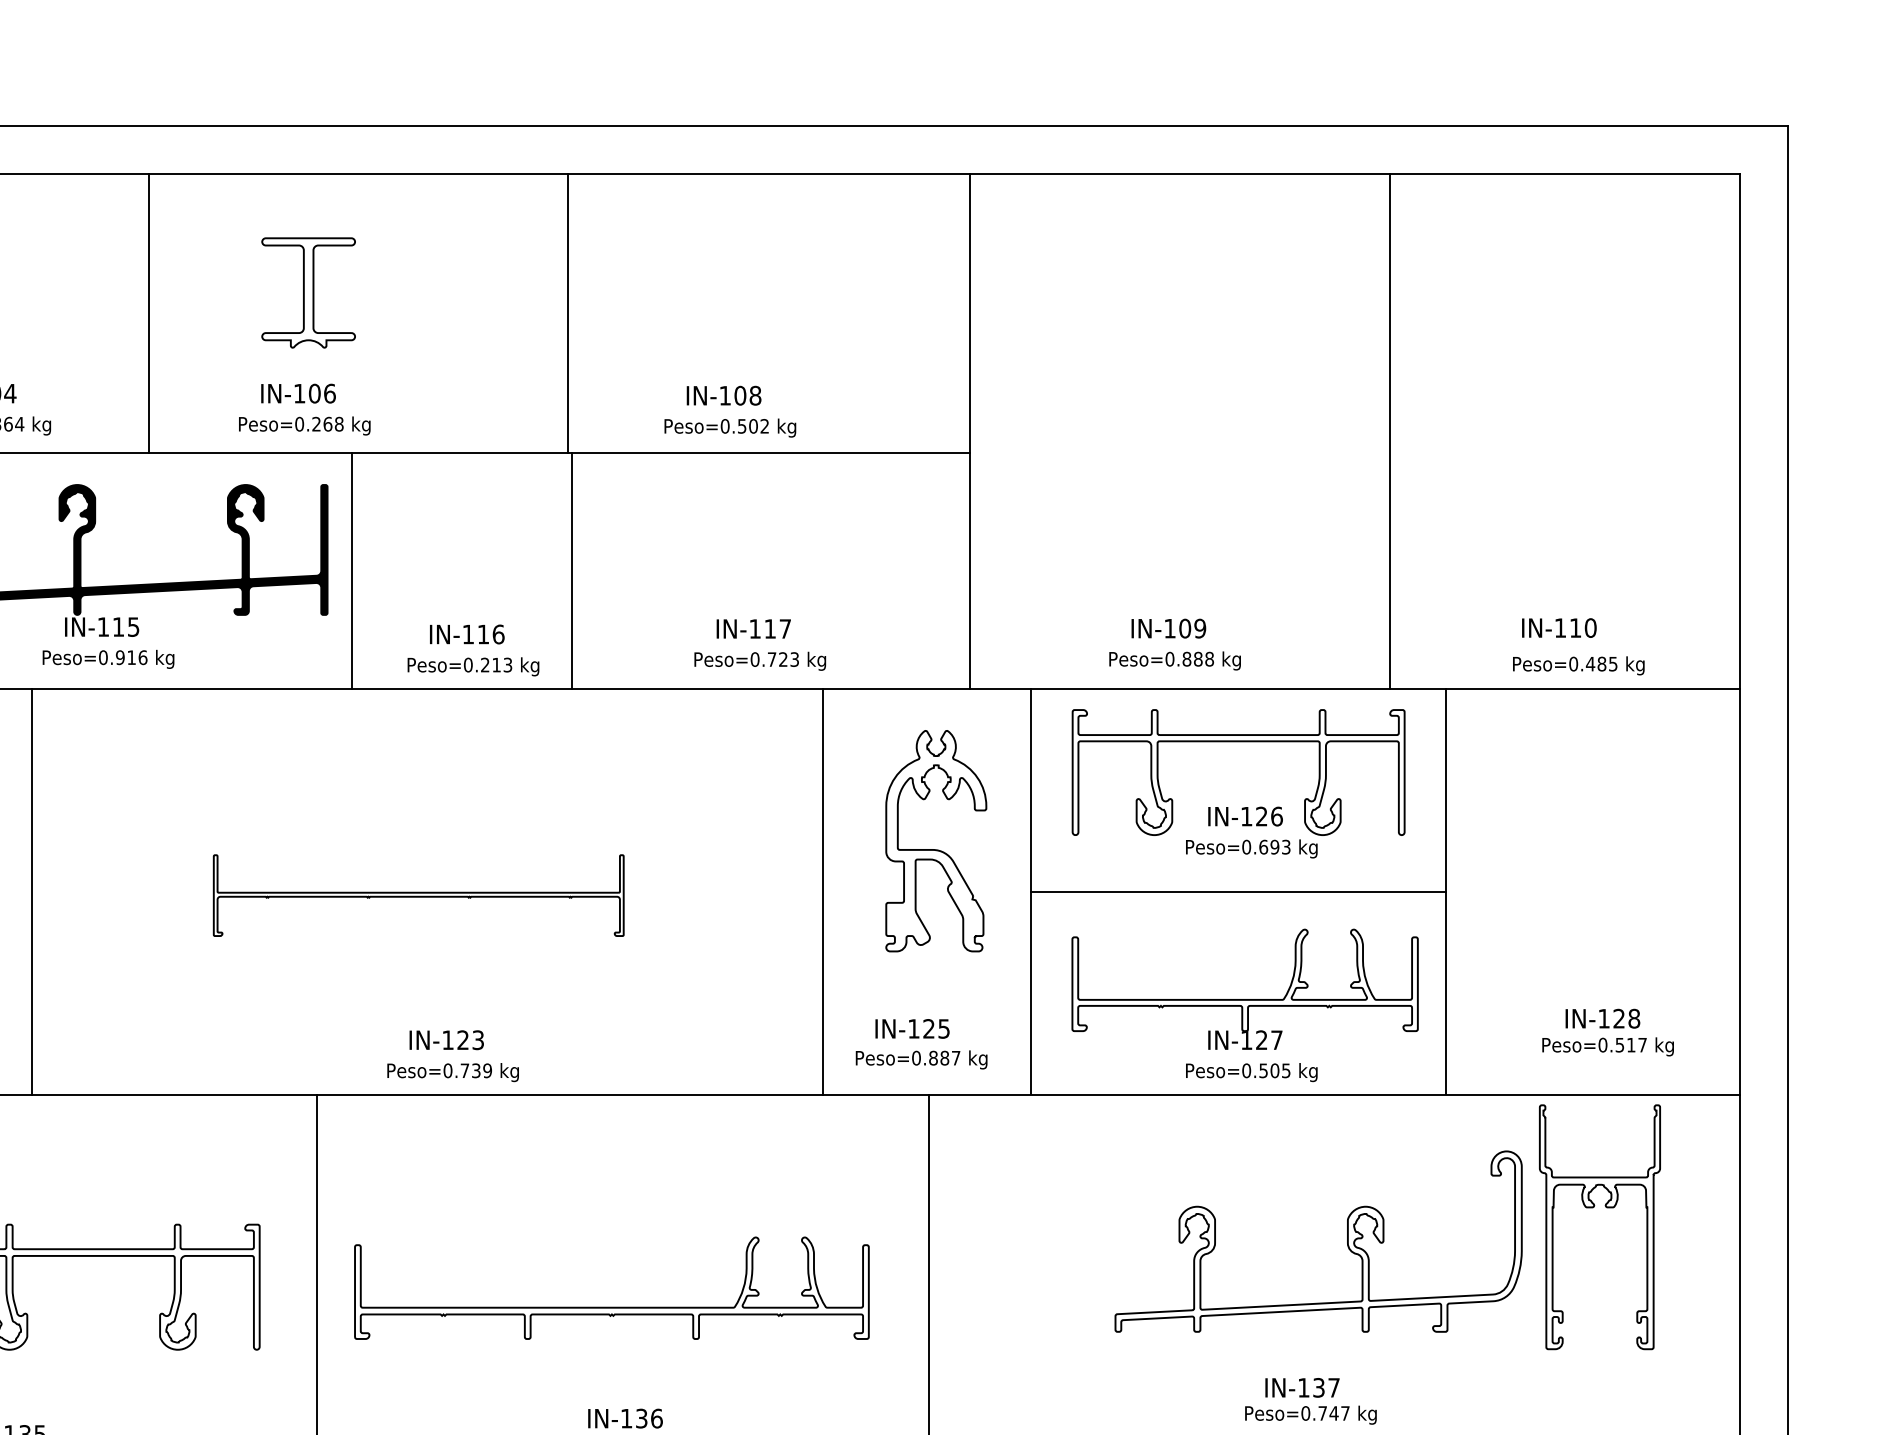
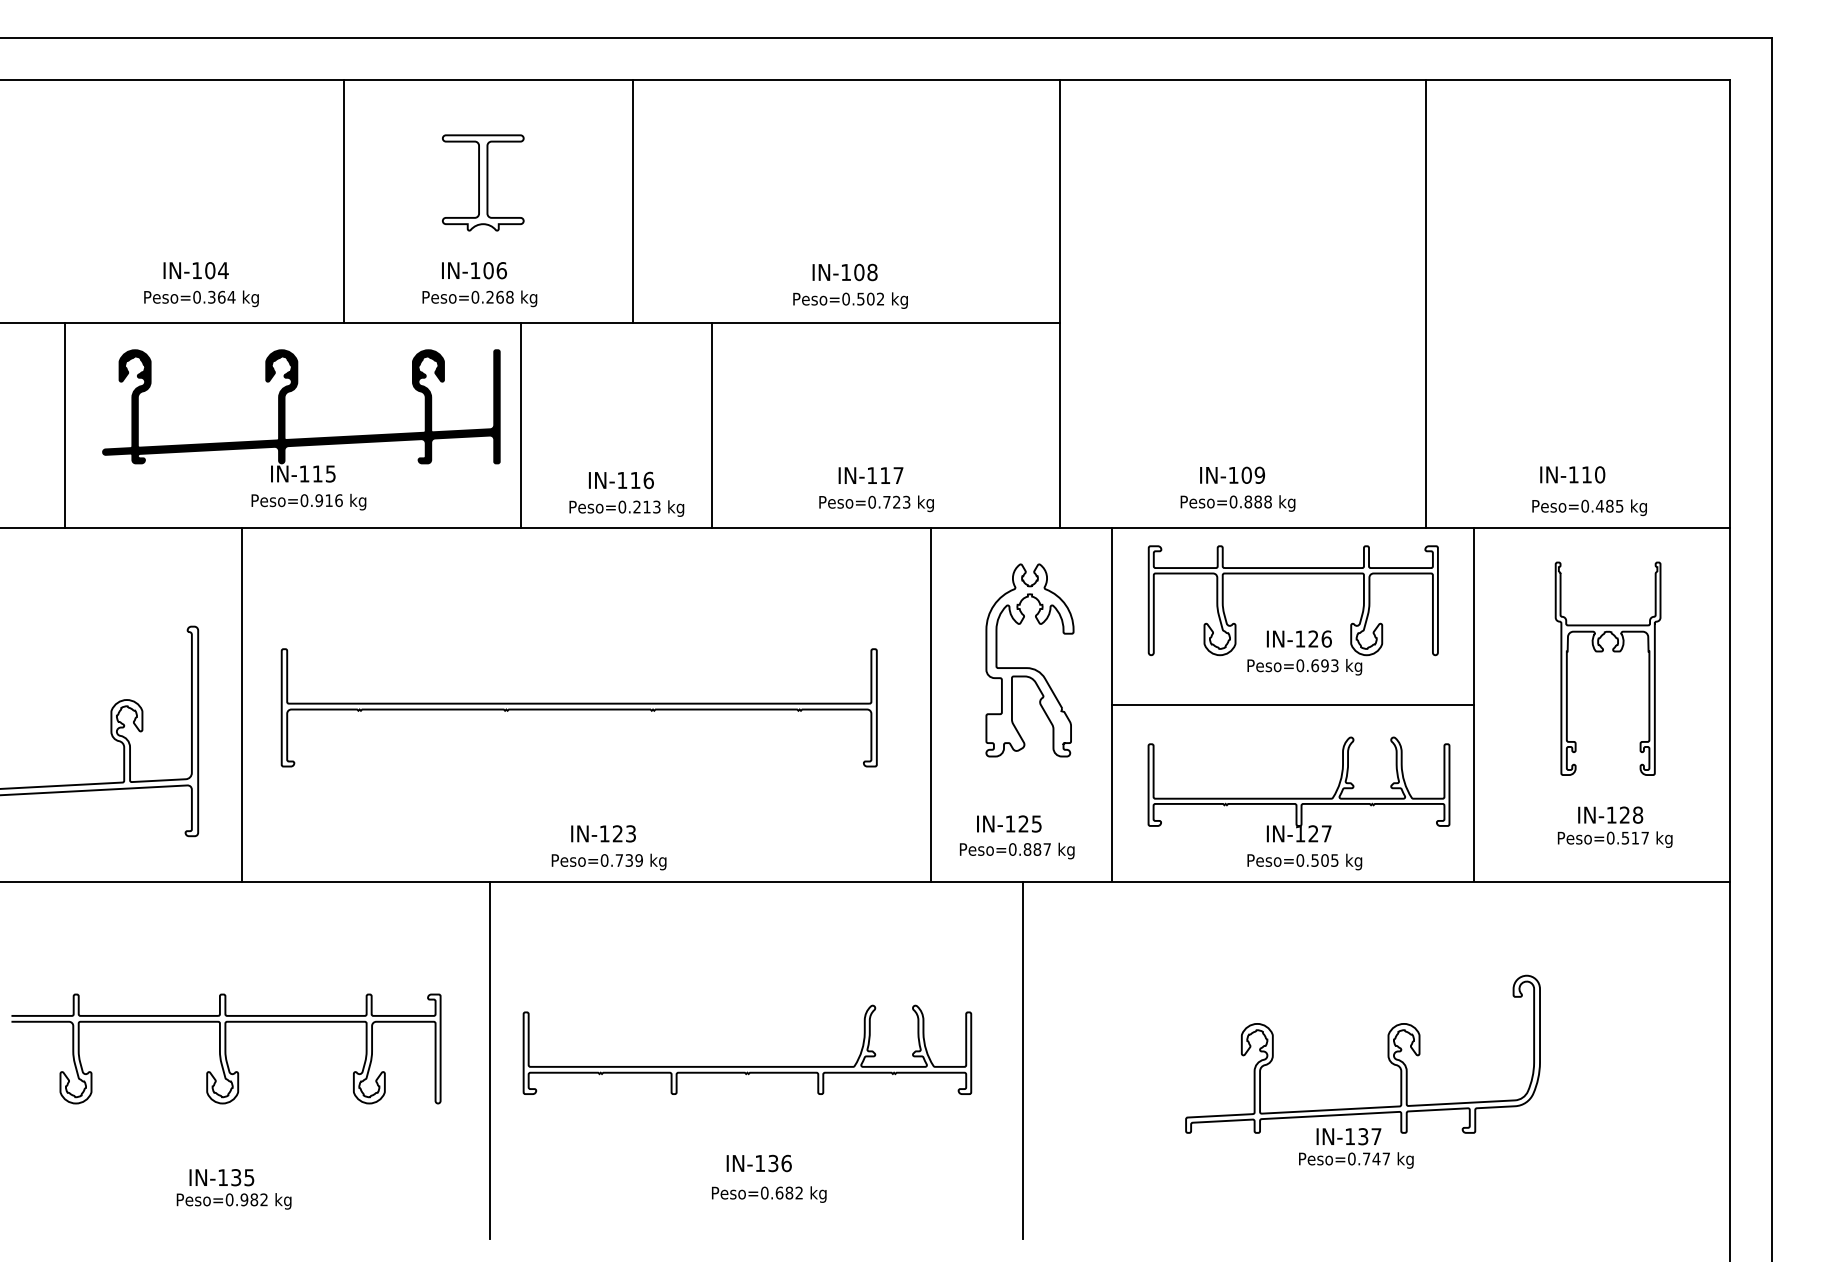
line: (568, 313) -> (633, 200), moved
part: (417, 895) -> (578, 707), size x1.67
part: (1593, 1208) -> (1602, 652), moved
part: (1346, 1240) -> (1387, 1053), moved

